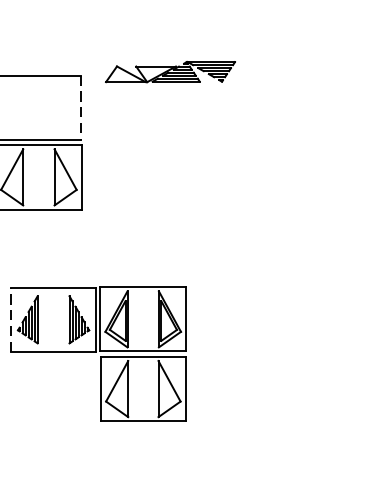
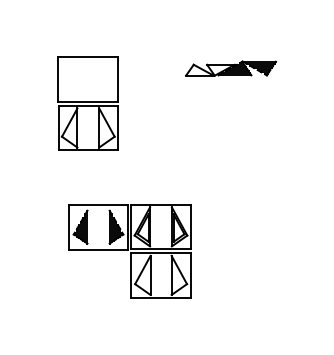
part: (169, 71) -> (230, 68), moved
line: (80, 109) -> (117, 80), dashed -> solid
line: (10, 318) -> (68, 226), dashed -> solid

